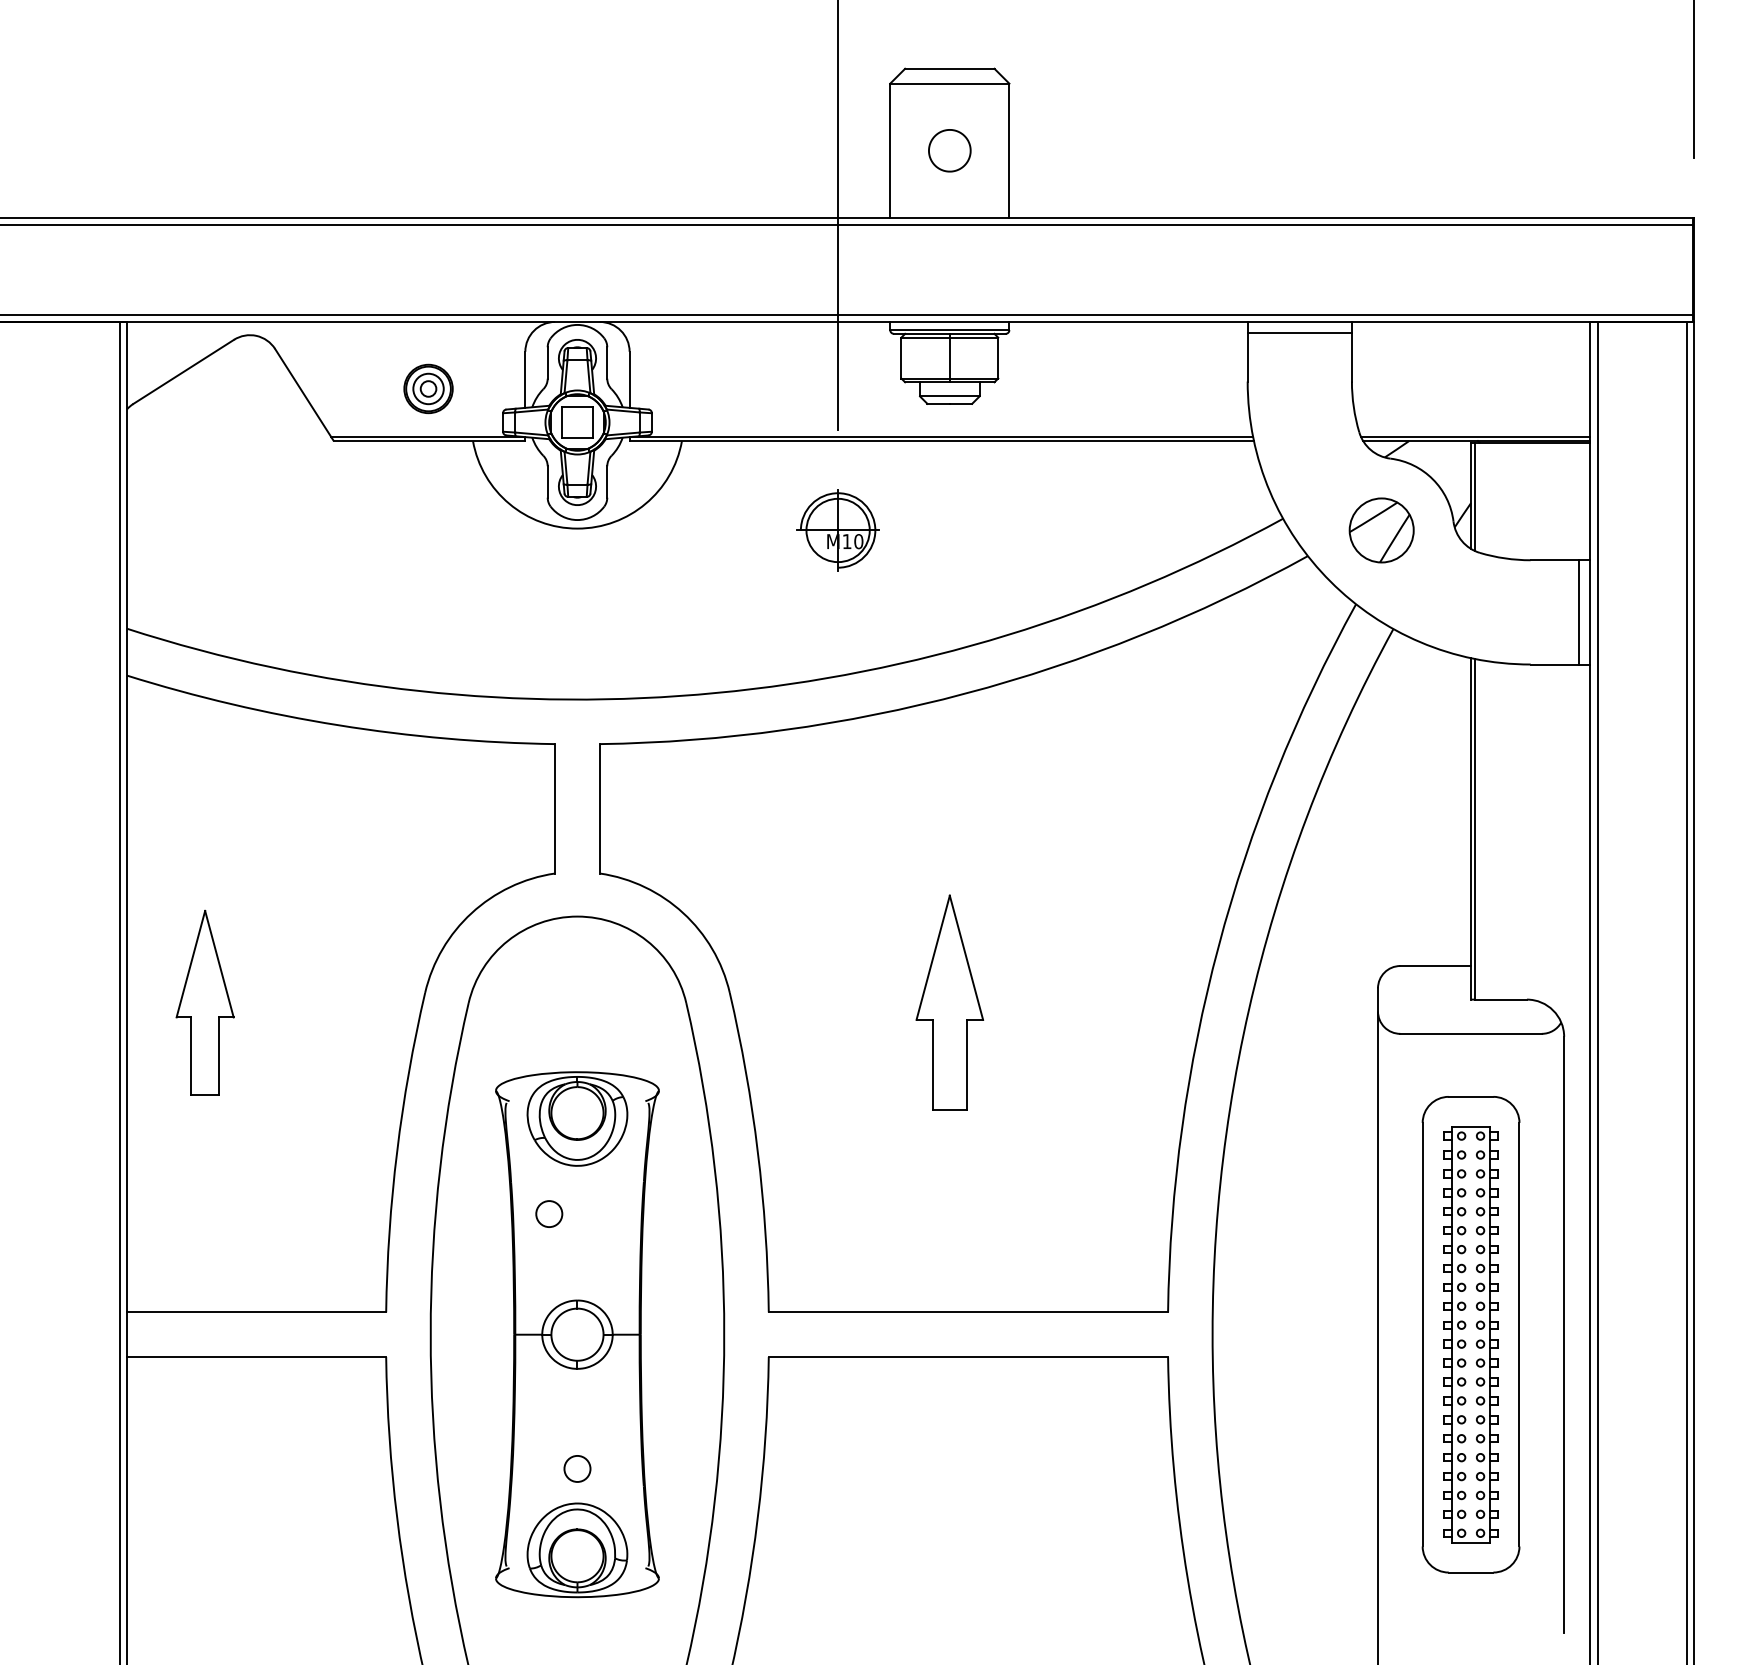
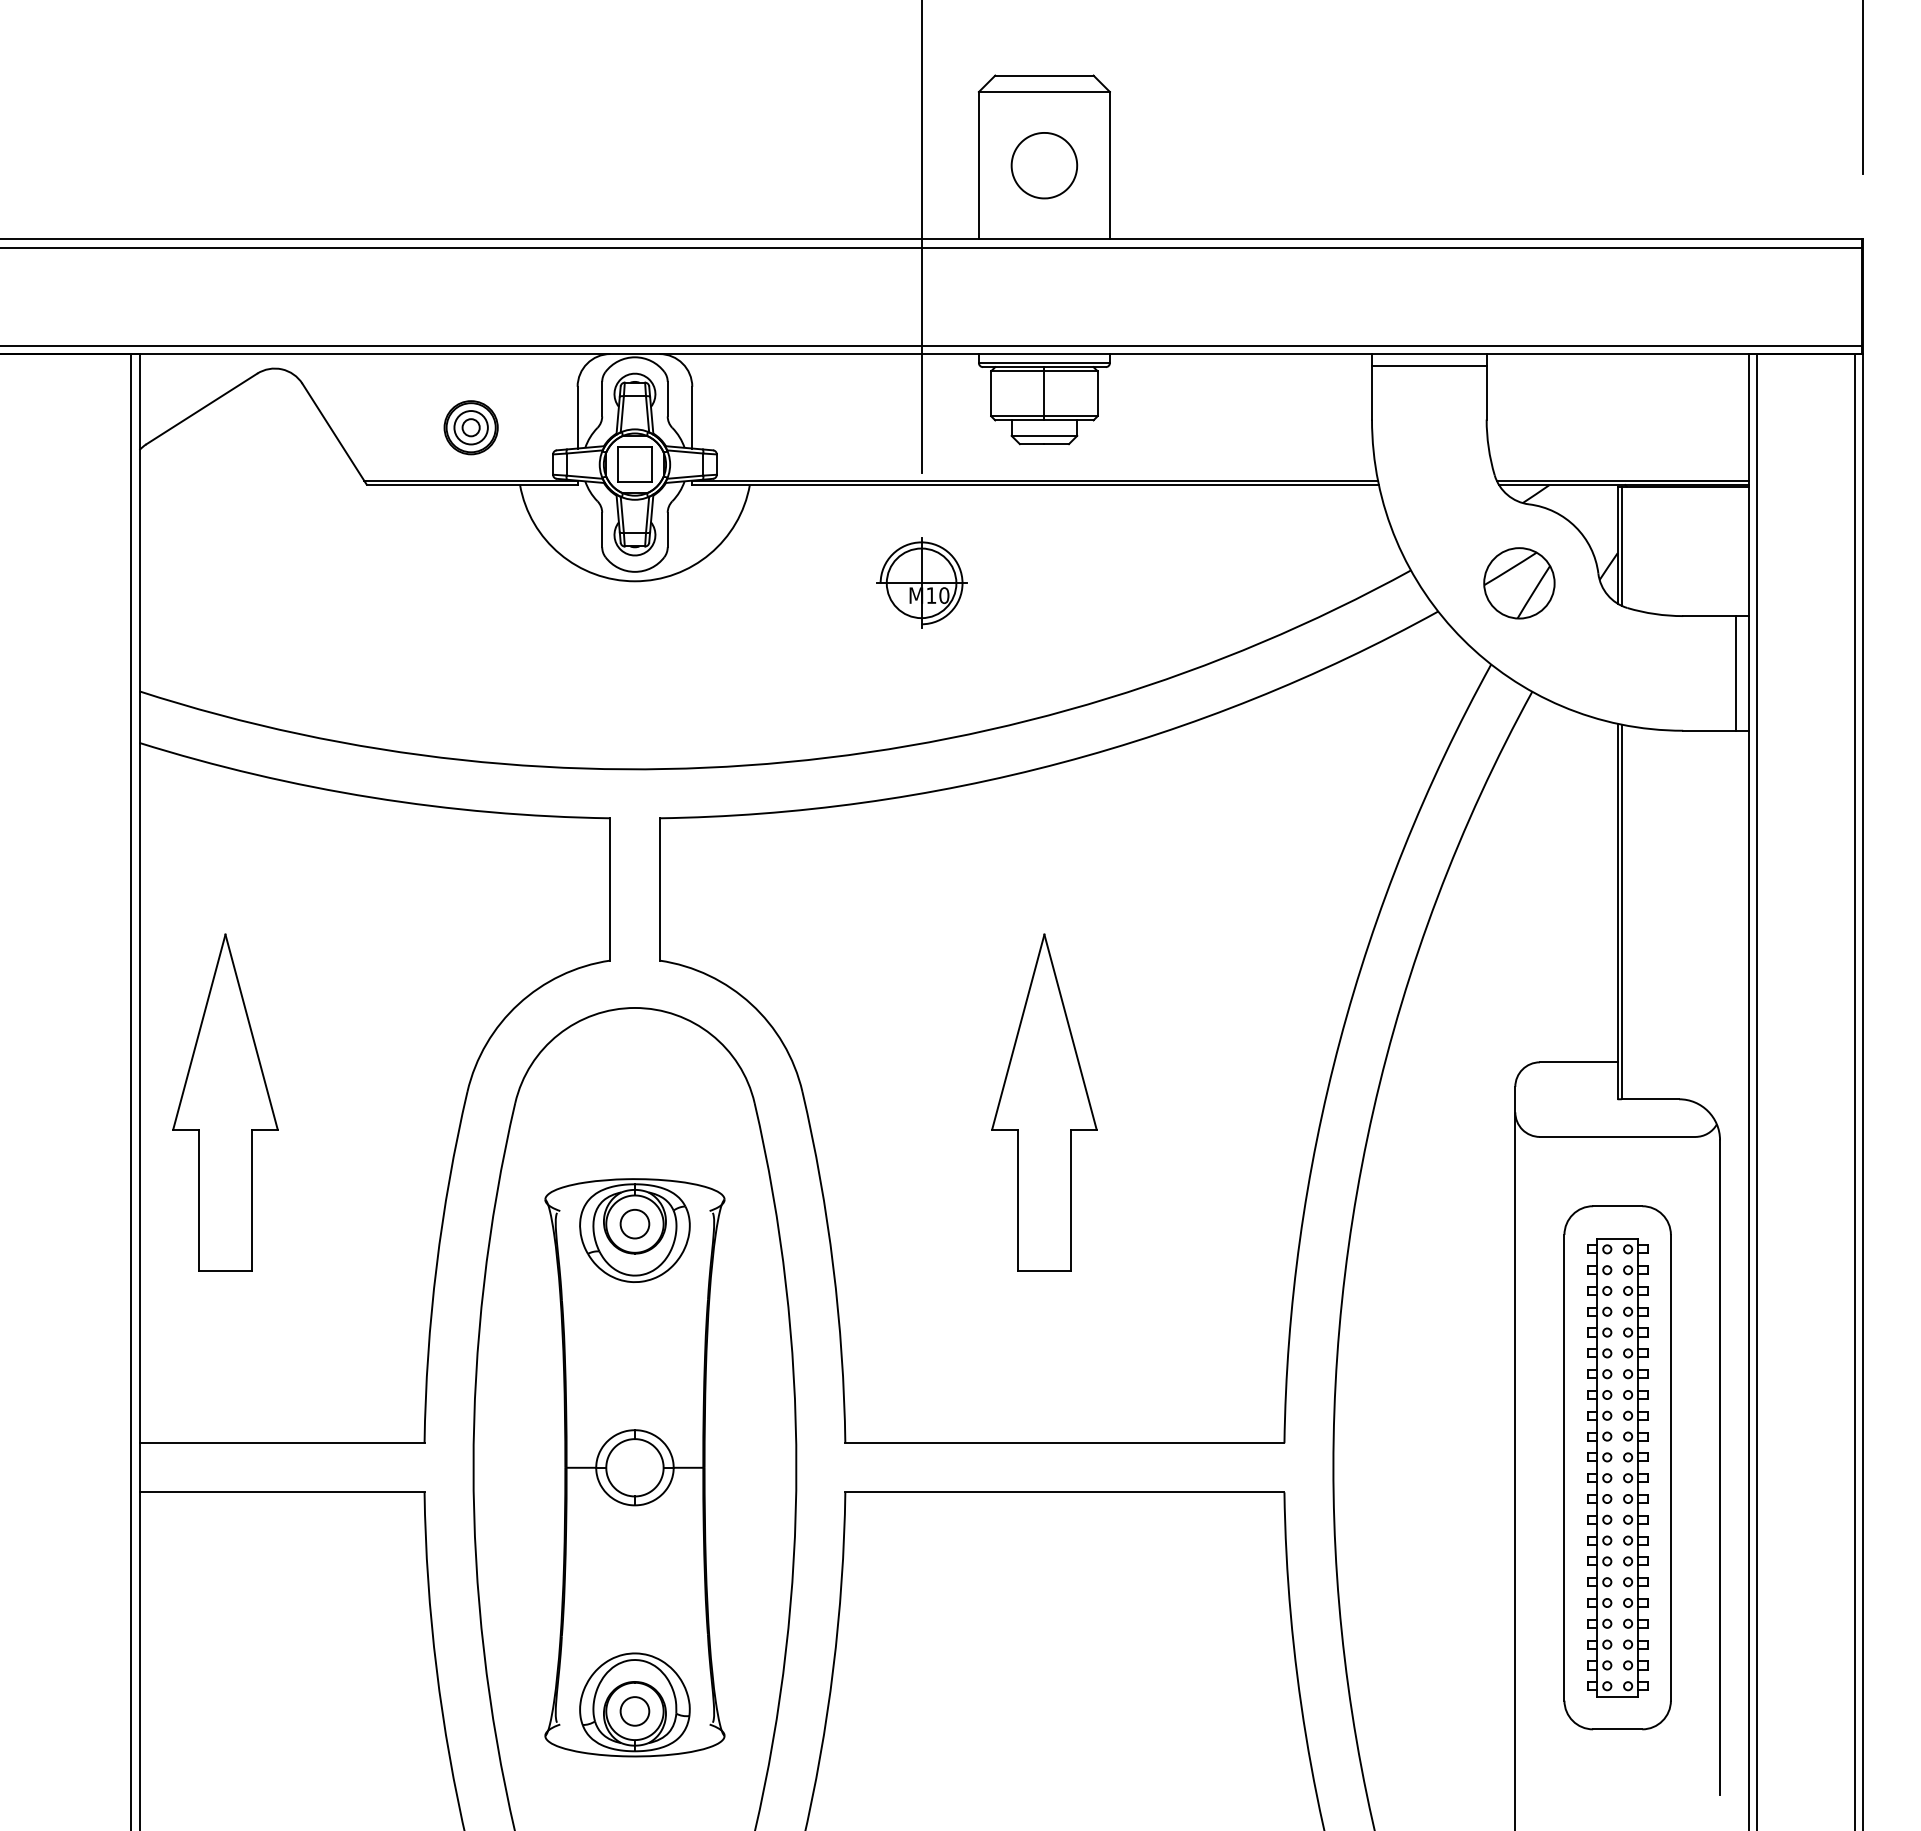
part: (949, 150) -> (1044, 165), size x1.43
part: (205, 1002) -> (225, 1102), size x1.67
part: (949, 1002) -> (1044, 1102), size x1.43
circle: (548, 1214) -> (634, 1224), moved
circle: (577, 1469) -> (634, 1711), moved

